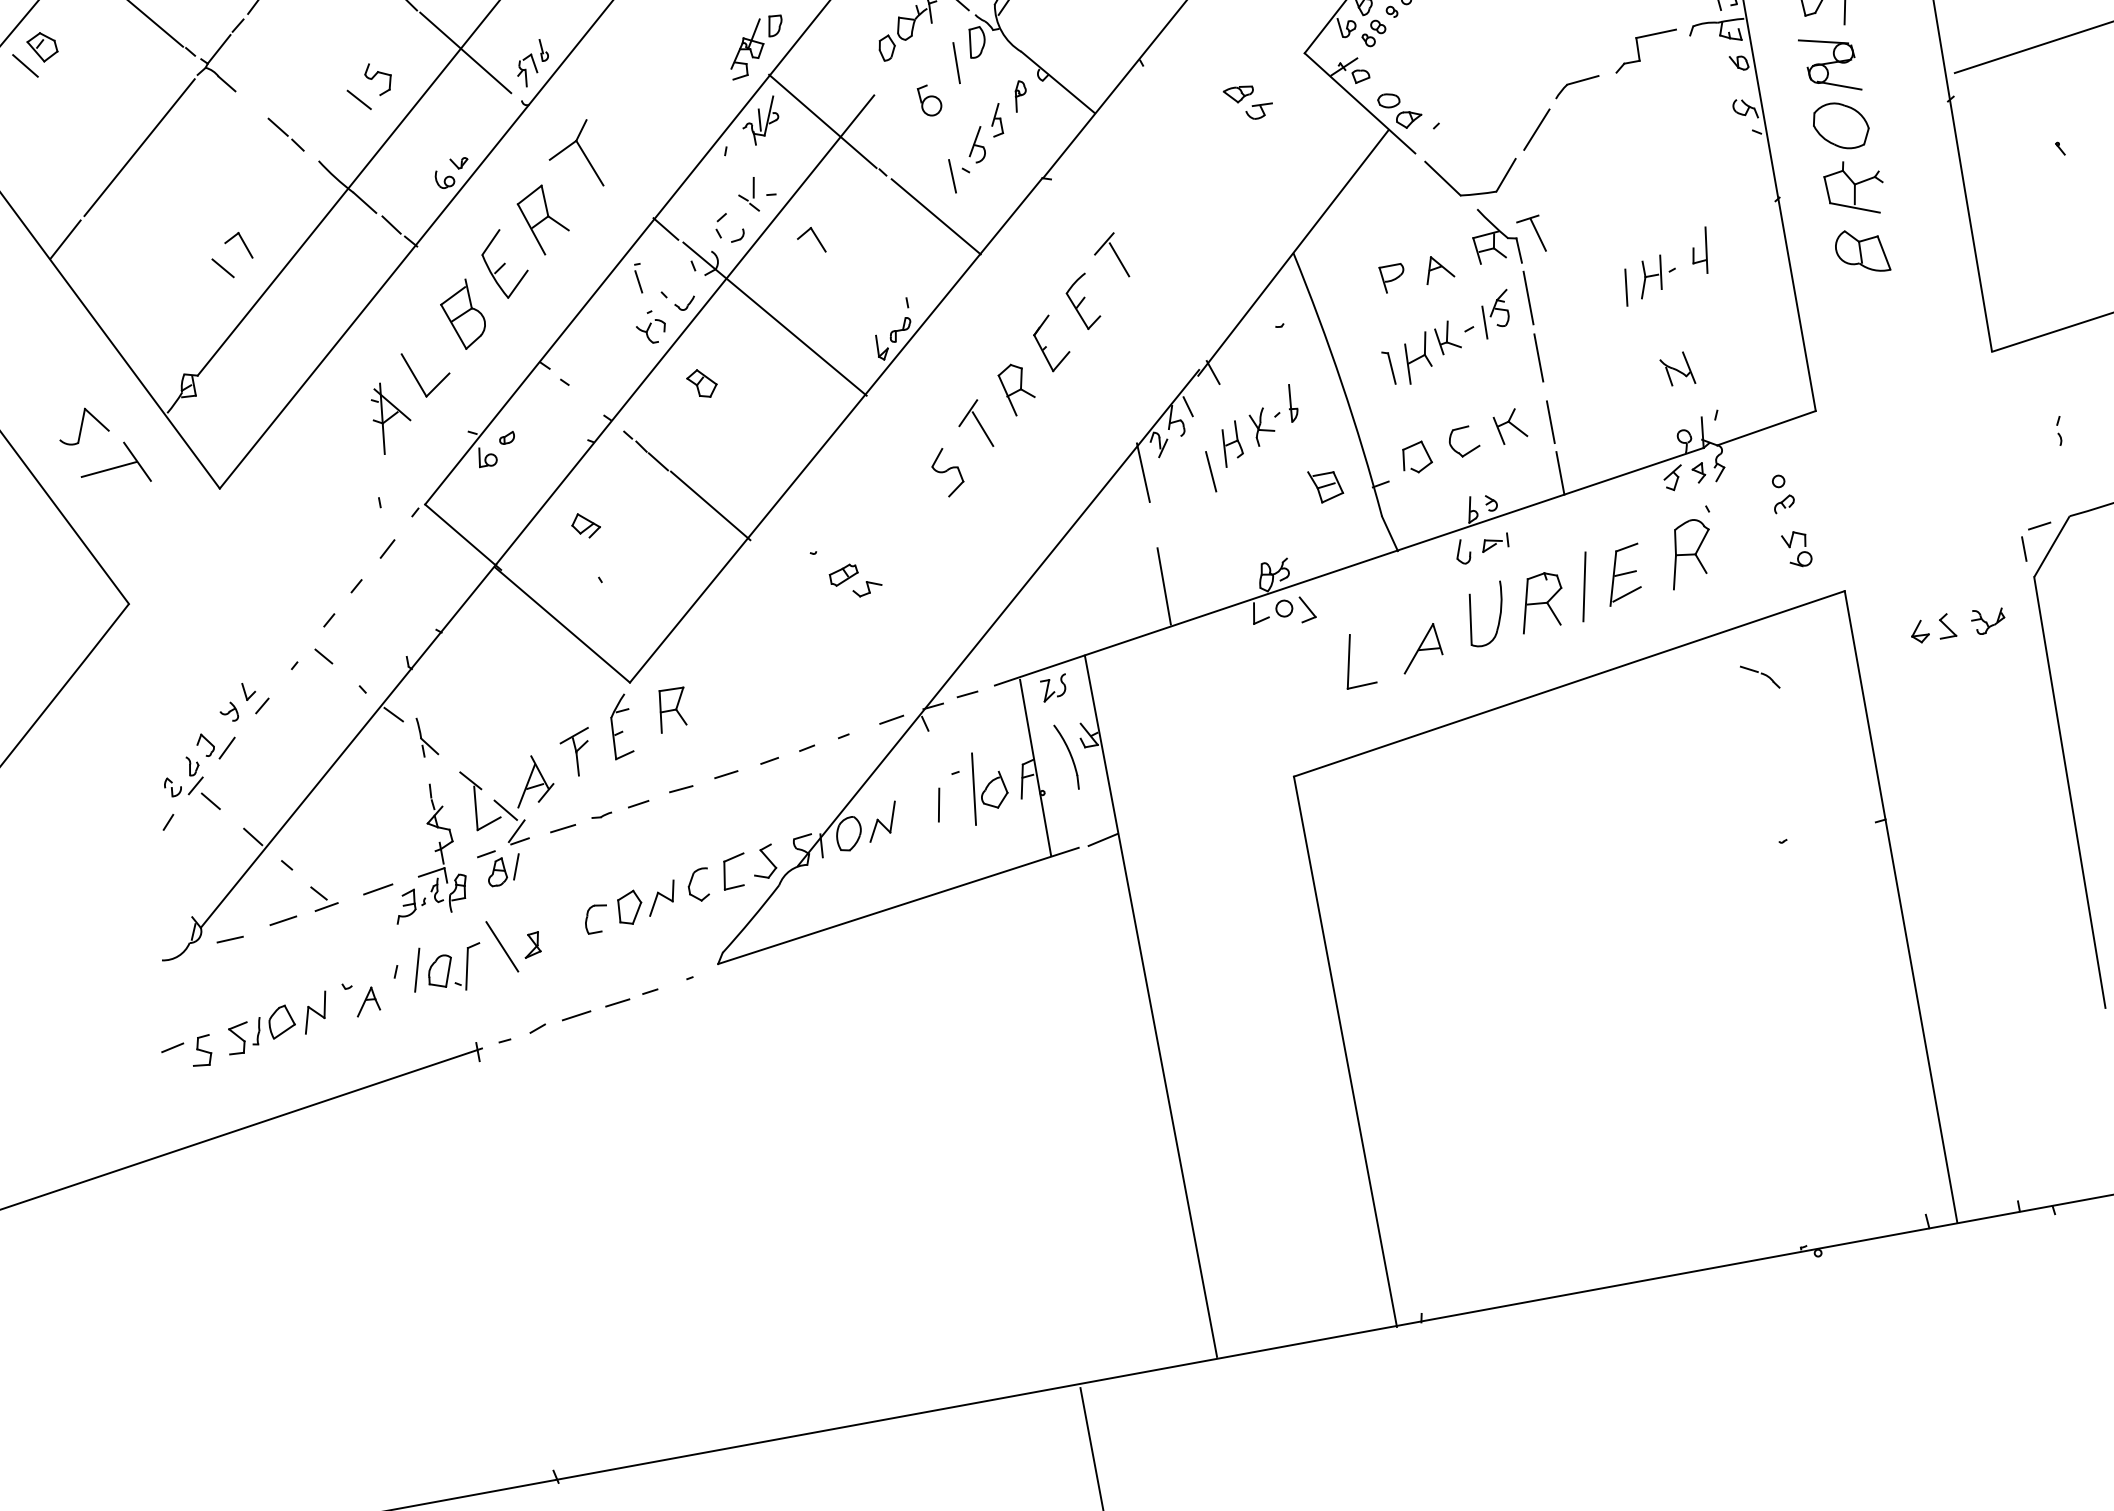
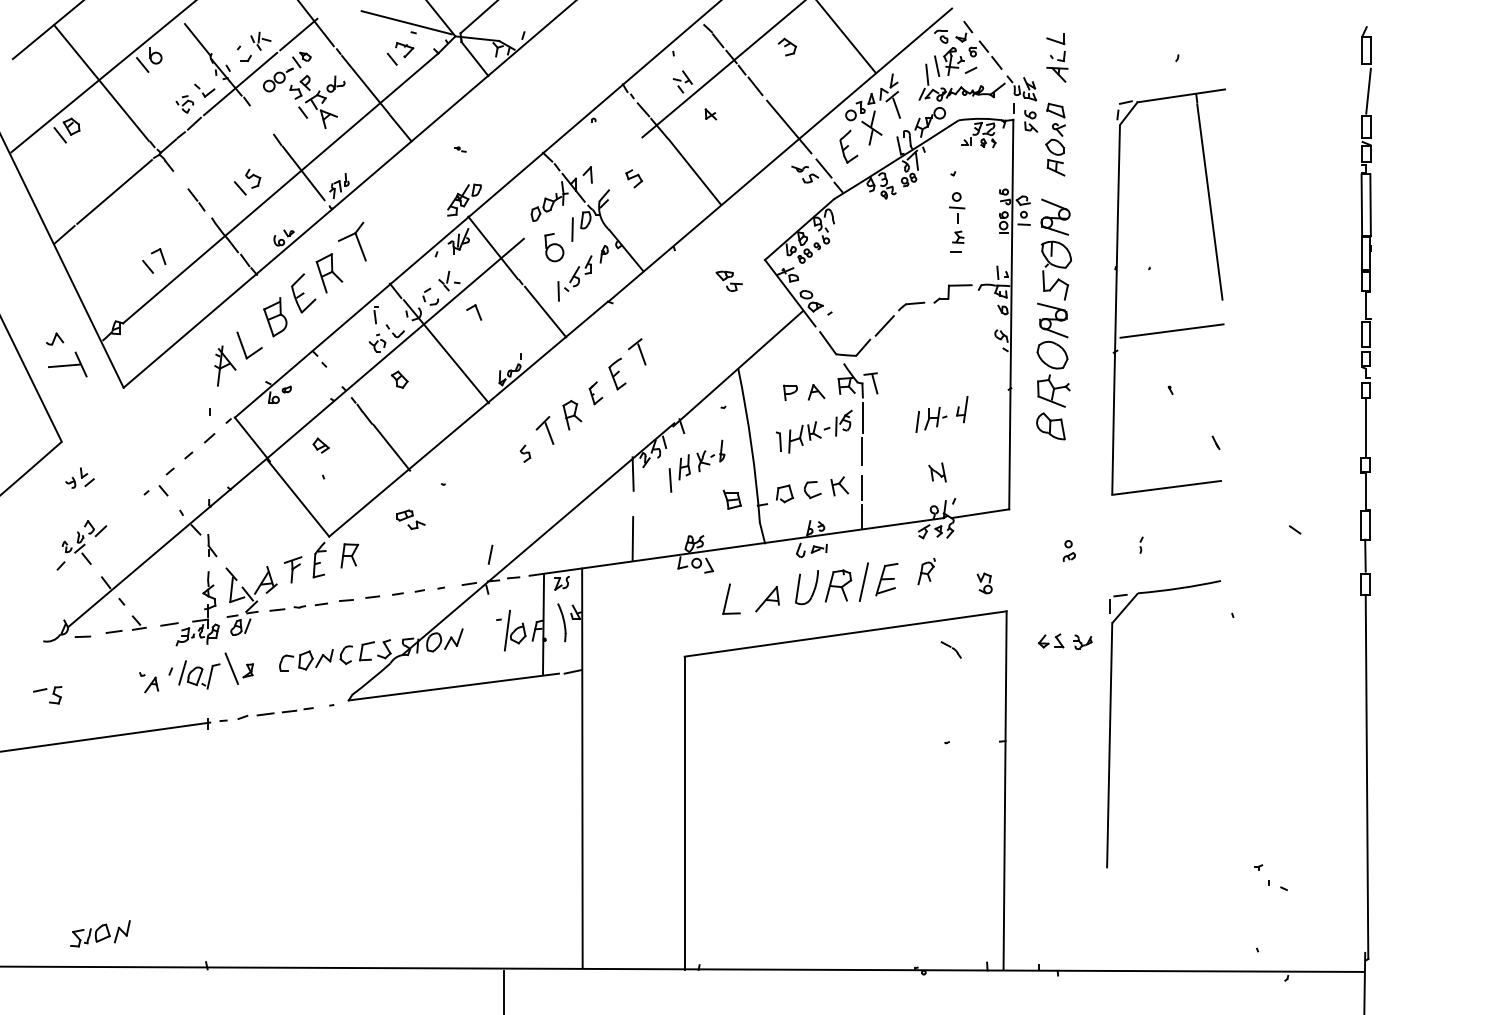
part: (928, 99) -> (553, 246), size x1.6
part: (1050, 341) -> (595, 392), size x0.7
part: (82, 424) -> (54, 338), size x0.6
part: (947, 472) -> (525, 453), size x0.6
part: (1780, 494) -> (1068, 551), moved
part: (1690, 547) -> (926, 571), size x0.6
part: (855, 580) -> (410, 519), moved
part: (242, 700) -> (79, 477), moved
line: (938, 804) -> (490, 554), moved
part: (277, 1022) -> (100, 933), moved

